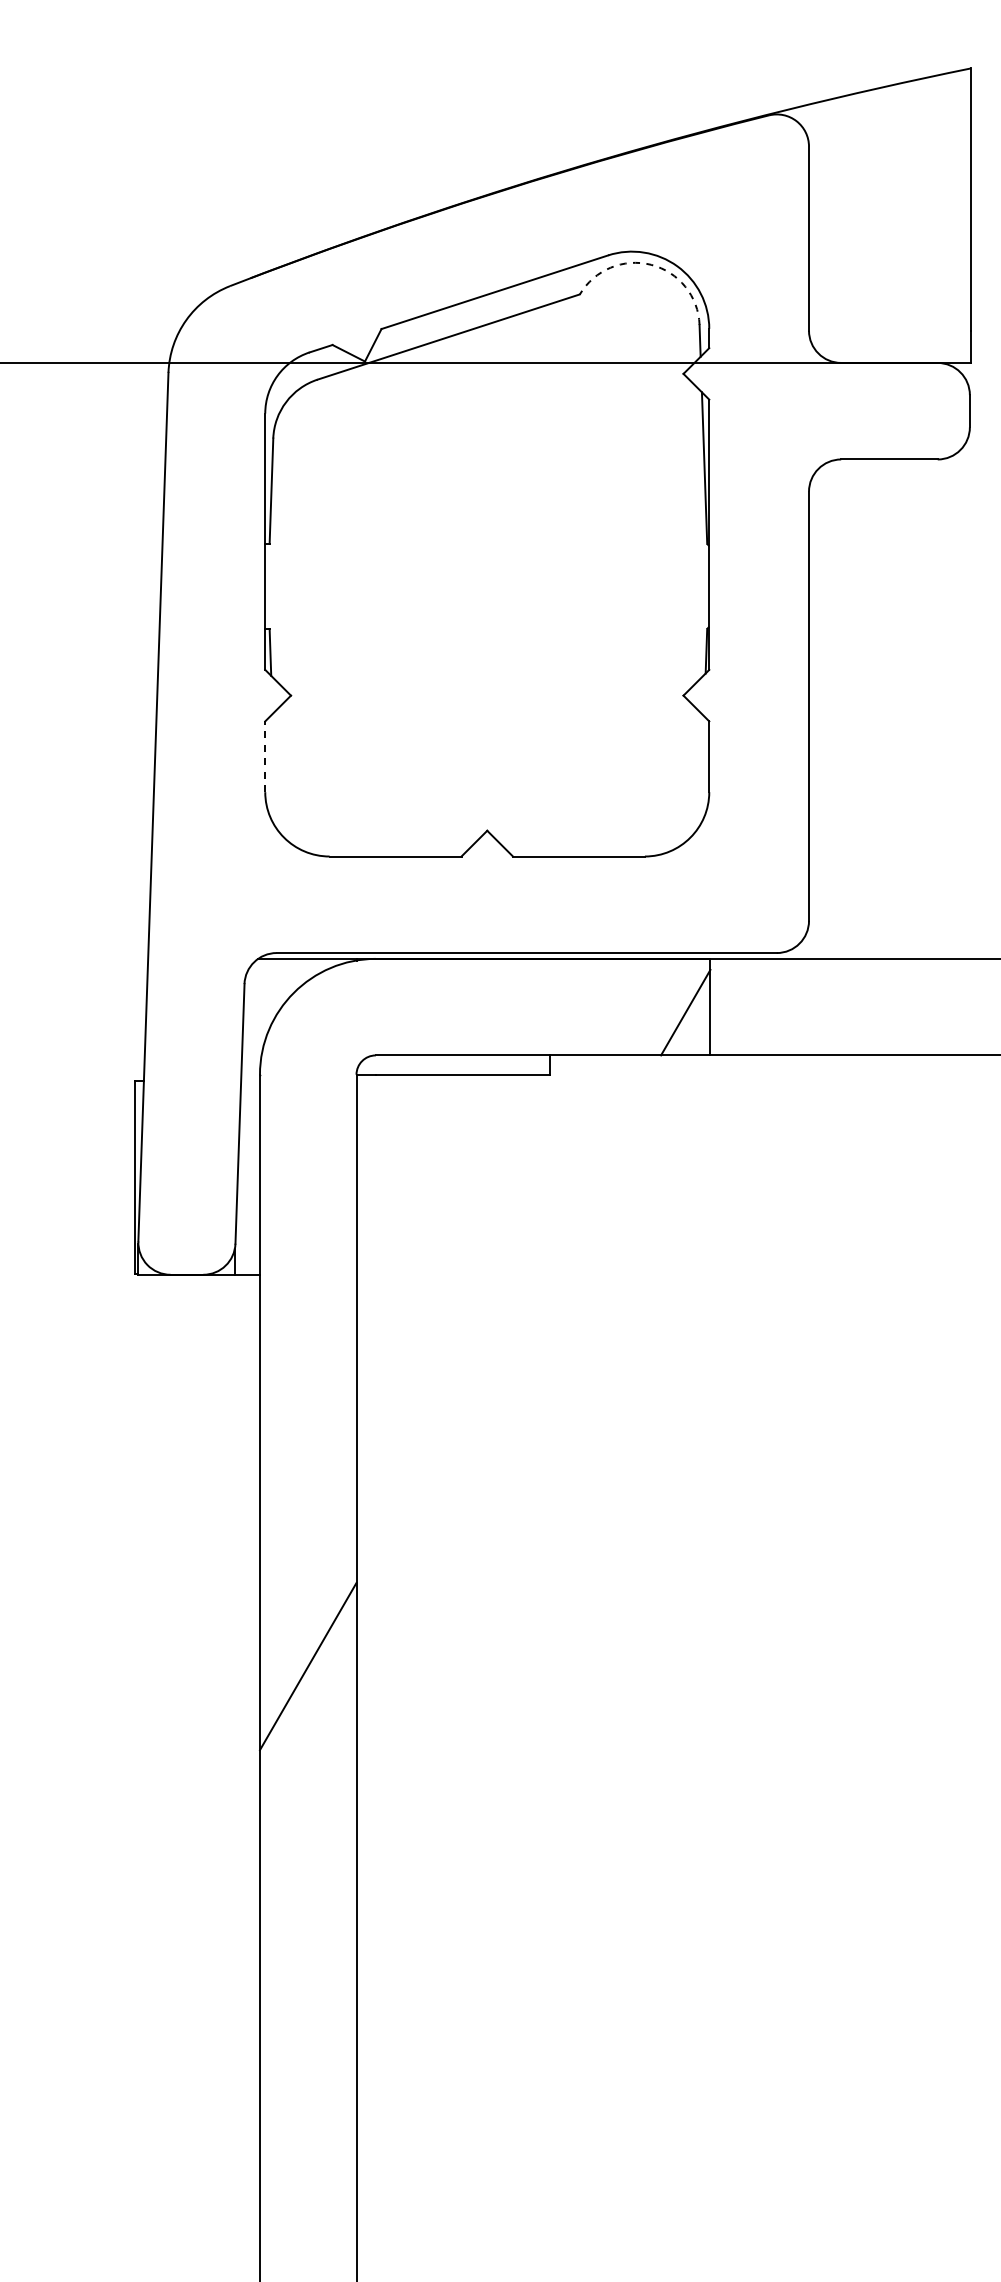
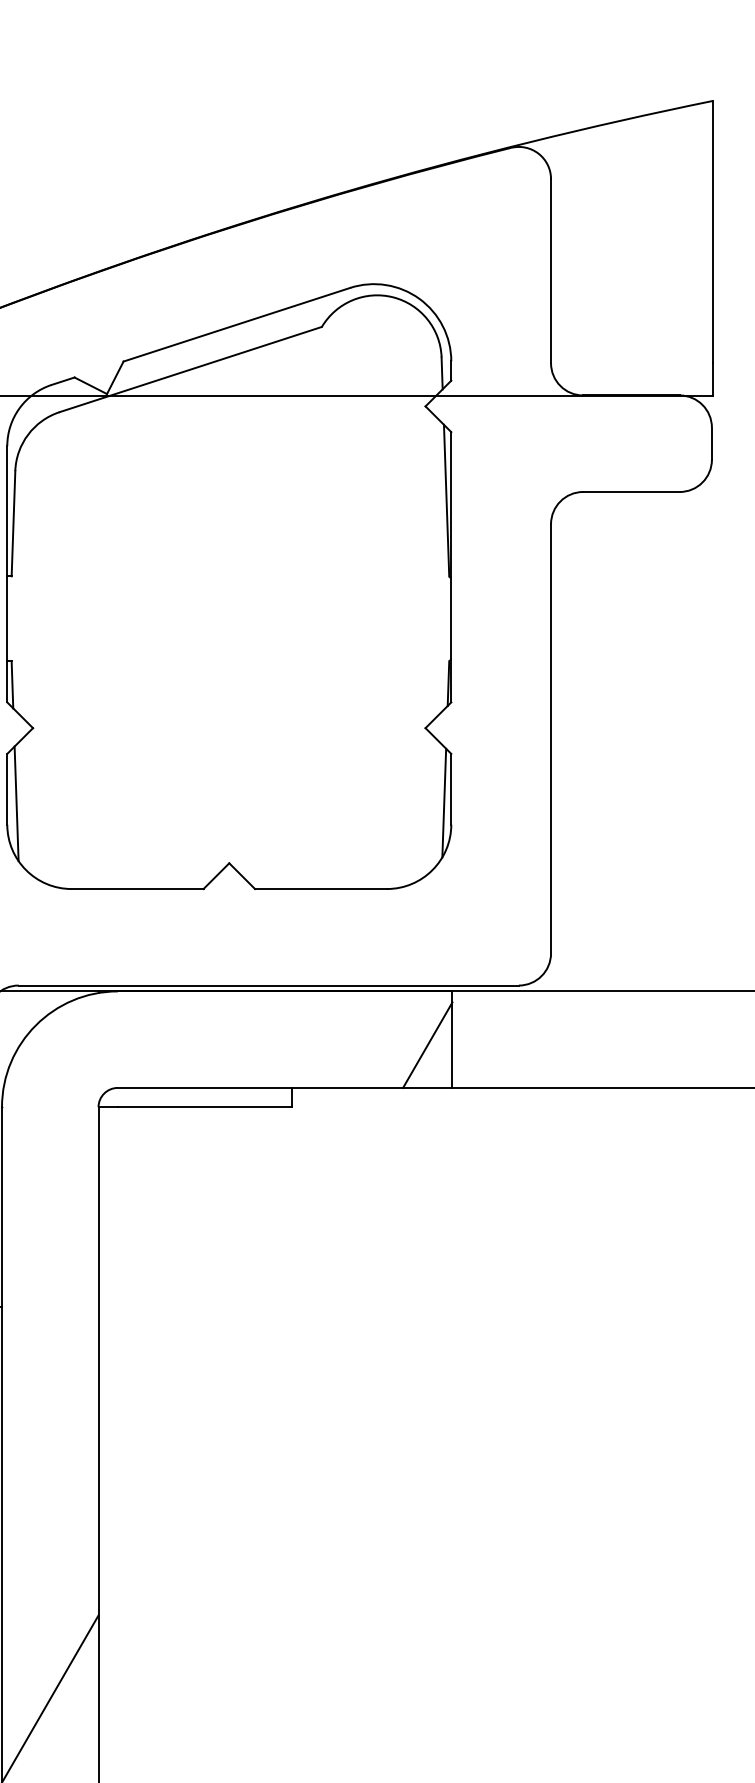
arc: (651, 264) -> (393, 297), dashed -> solid
line: (265, 756) -> (7, 789), dashed -> solid
line: (702, 770) -> (444, 803), added
line: (274, 771) -> (16, 804), added

